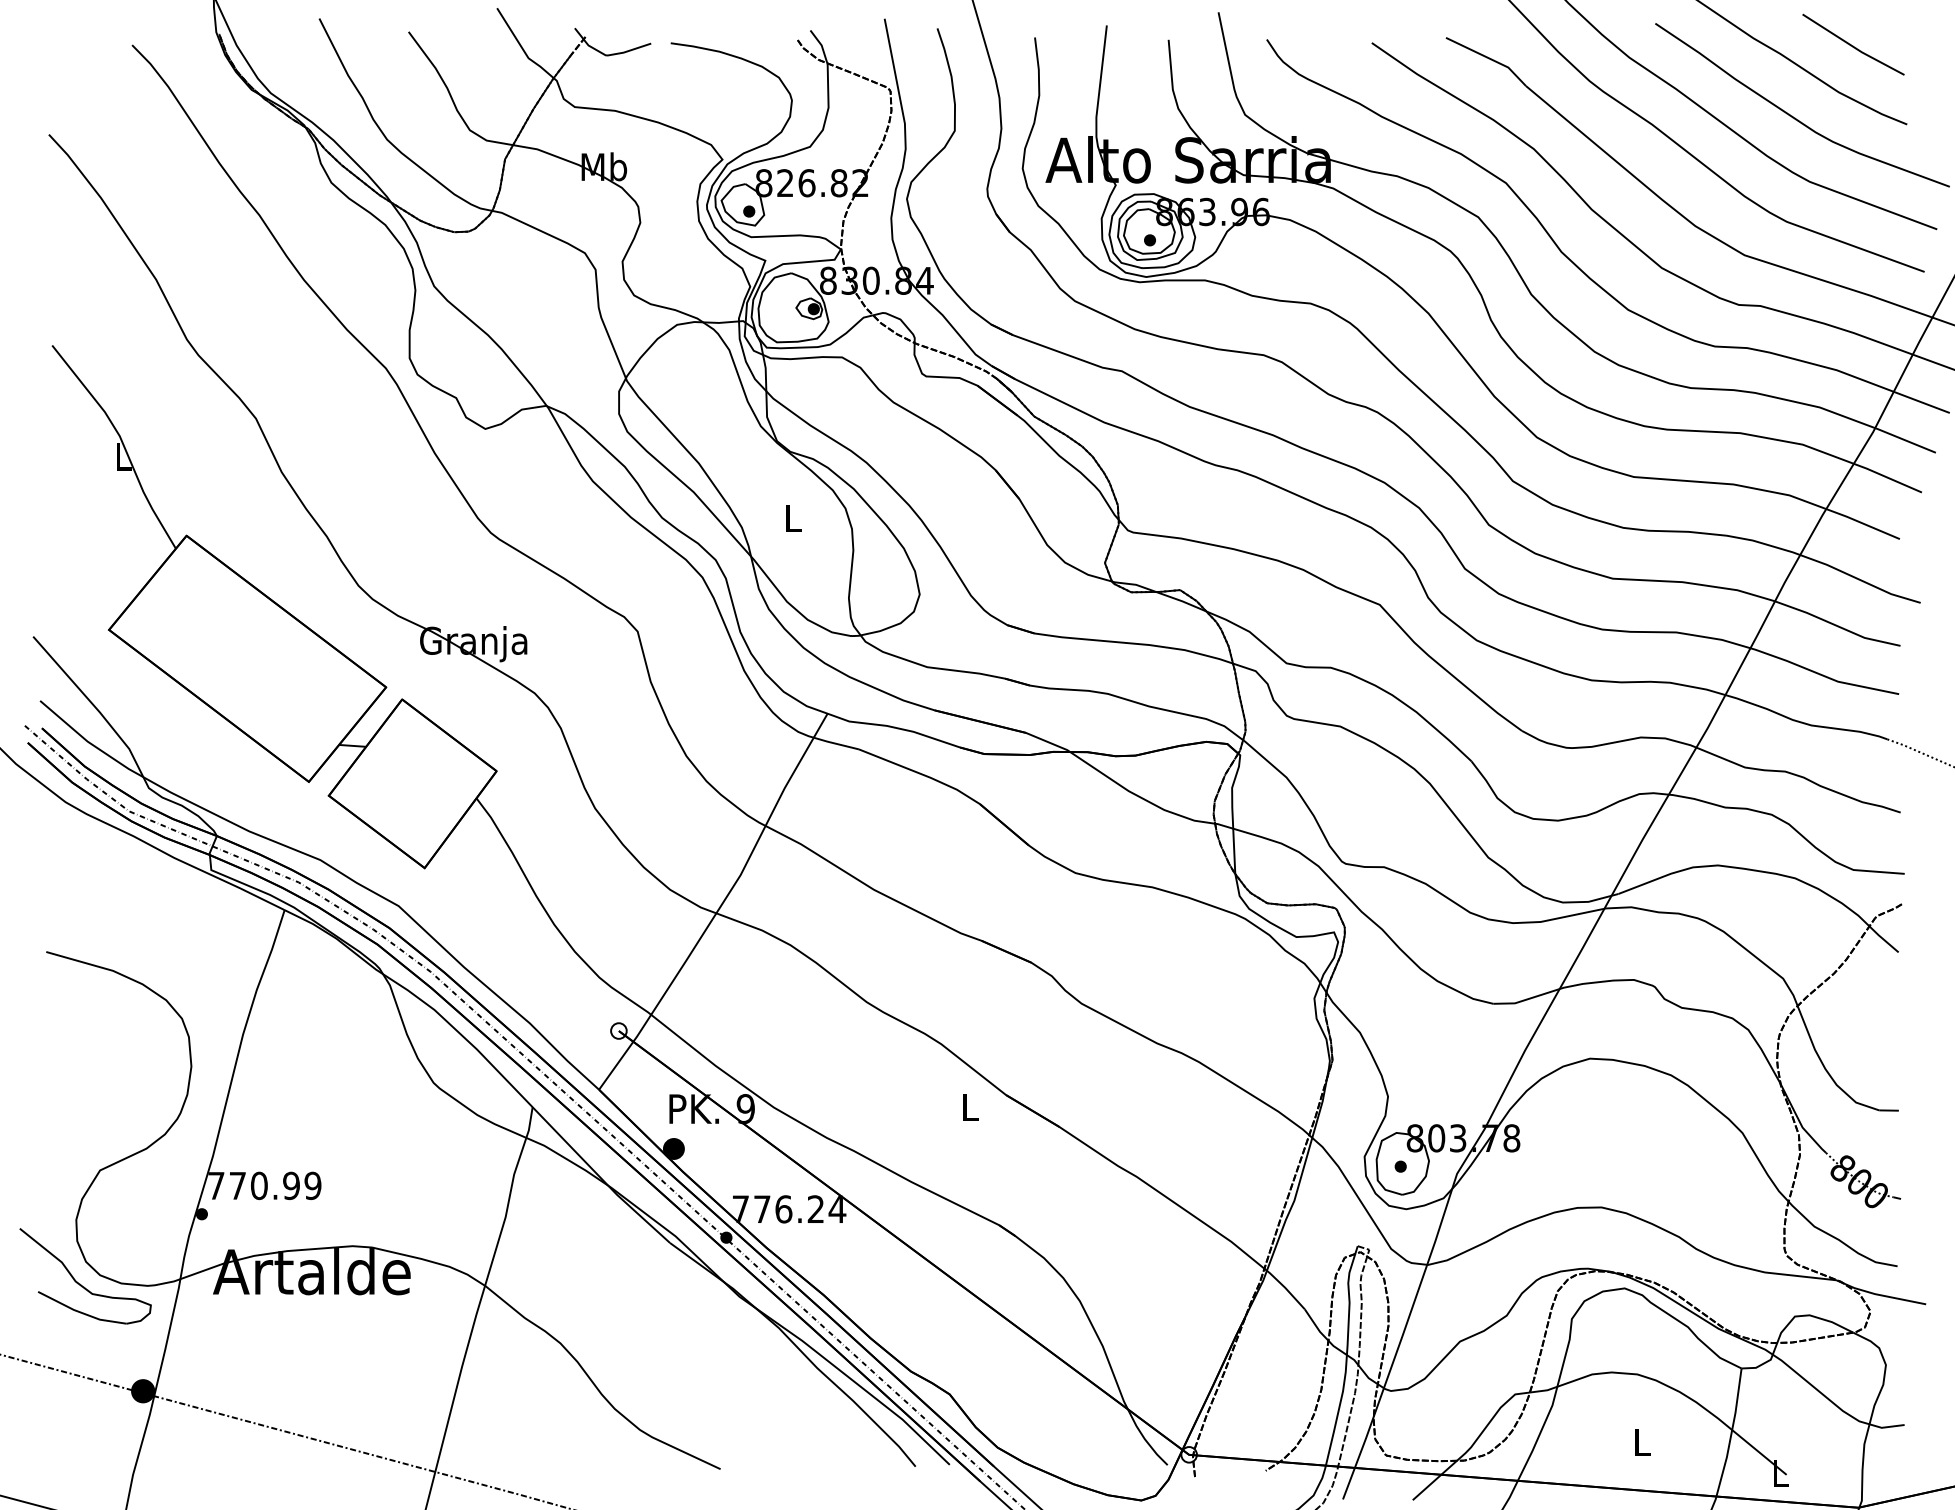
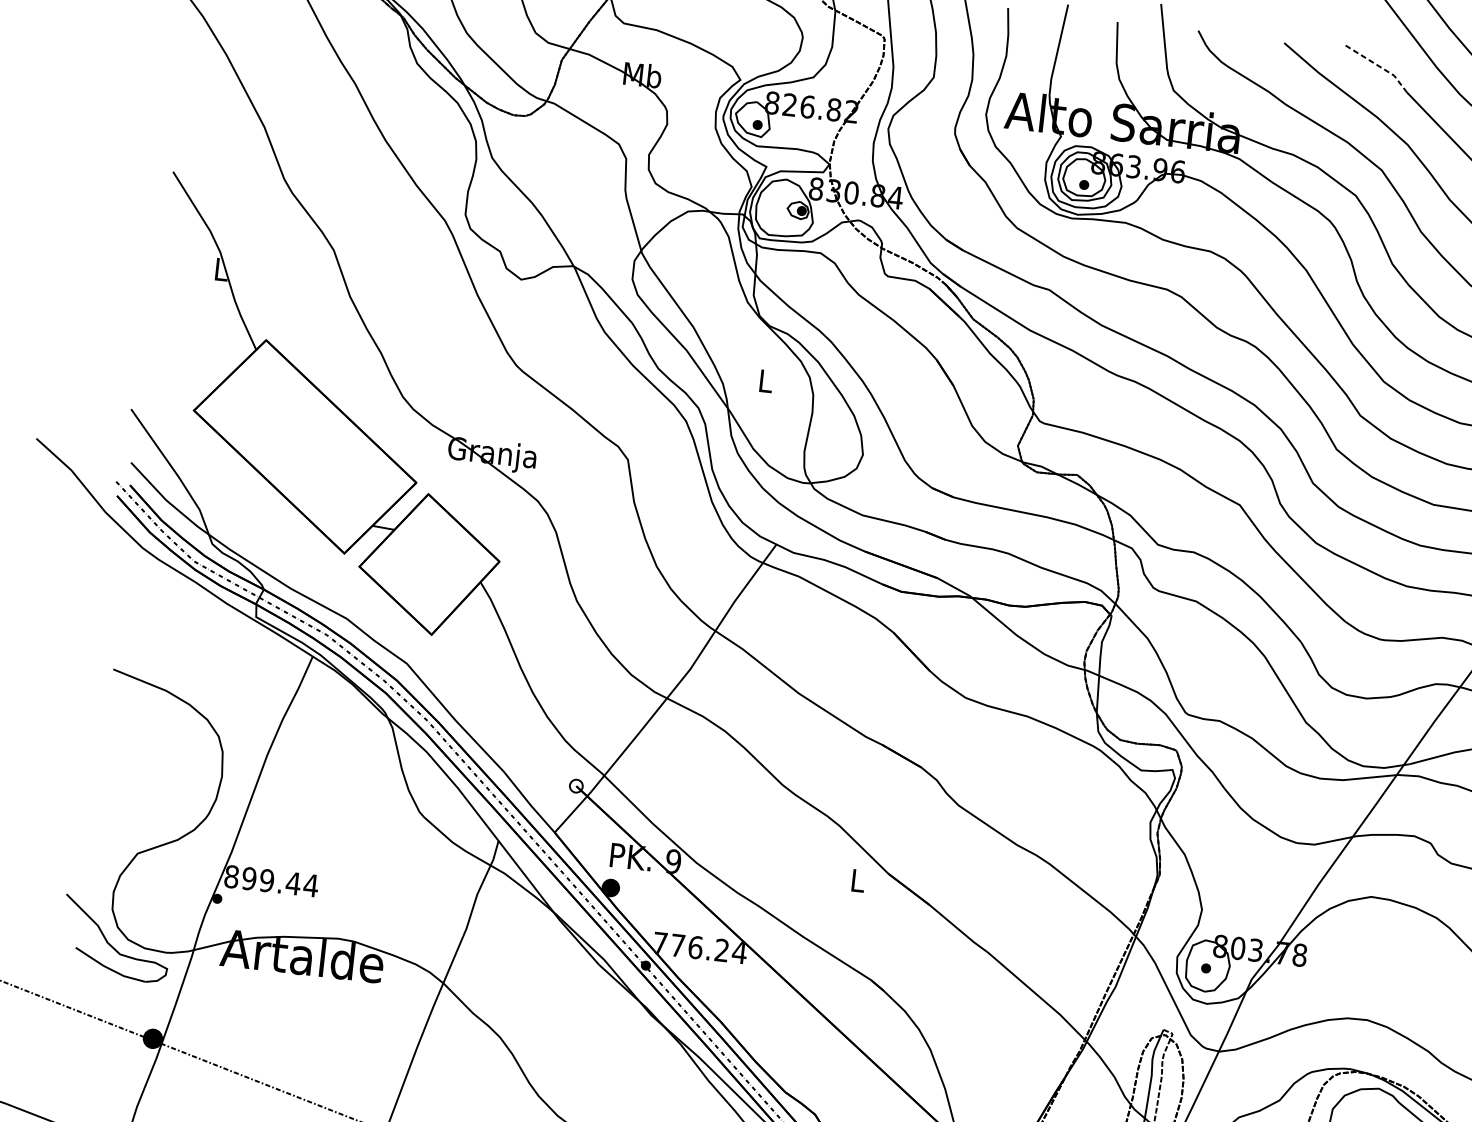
line: (1489, 58) -> (1379, 66), solid -> dashed
text: (264, 1185) -> (271, 880), 770.99 -> 899.44

